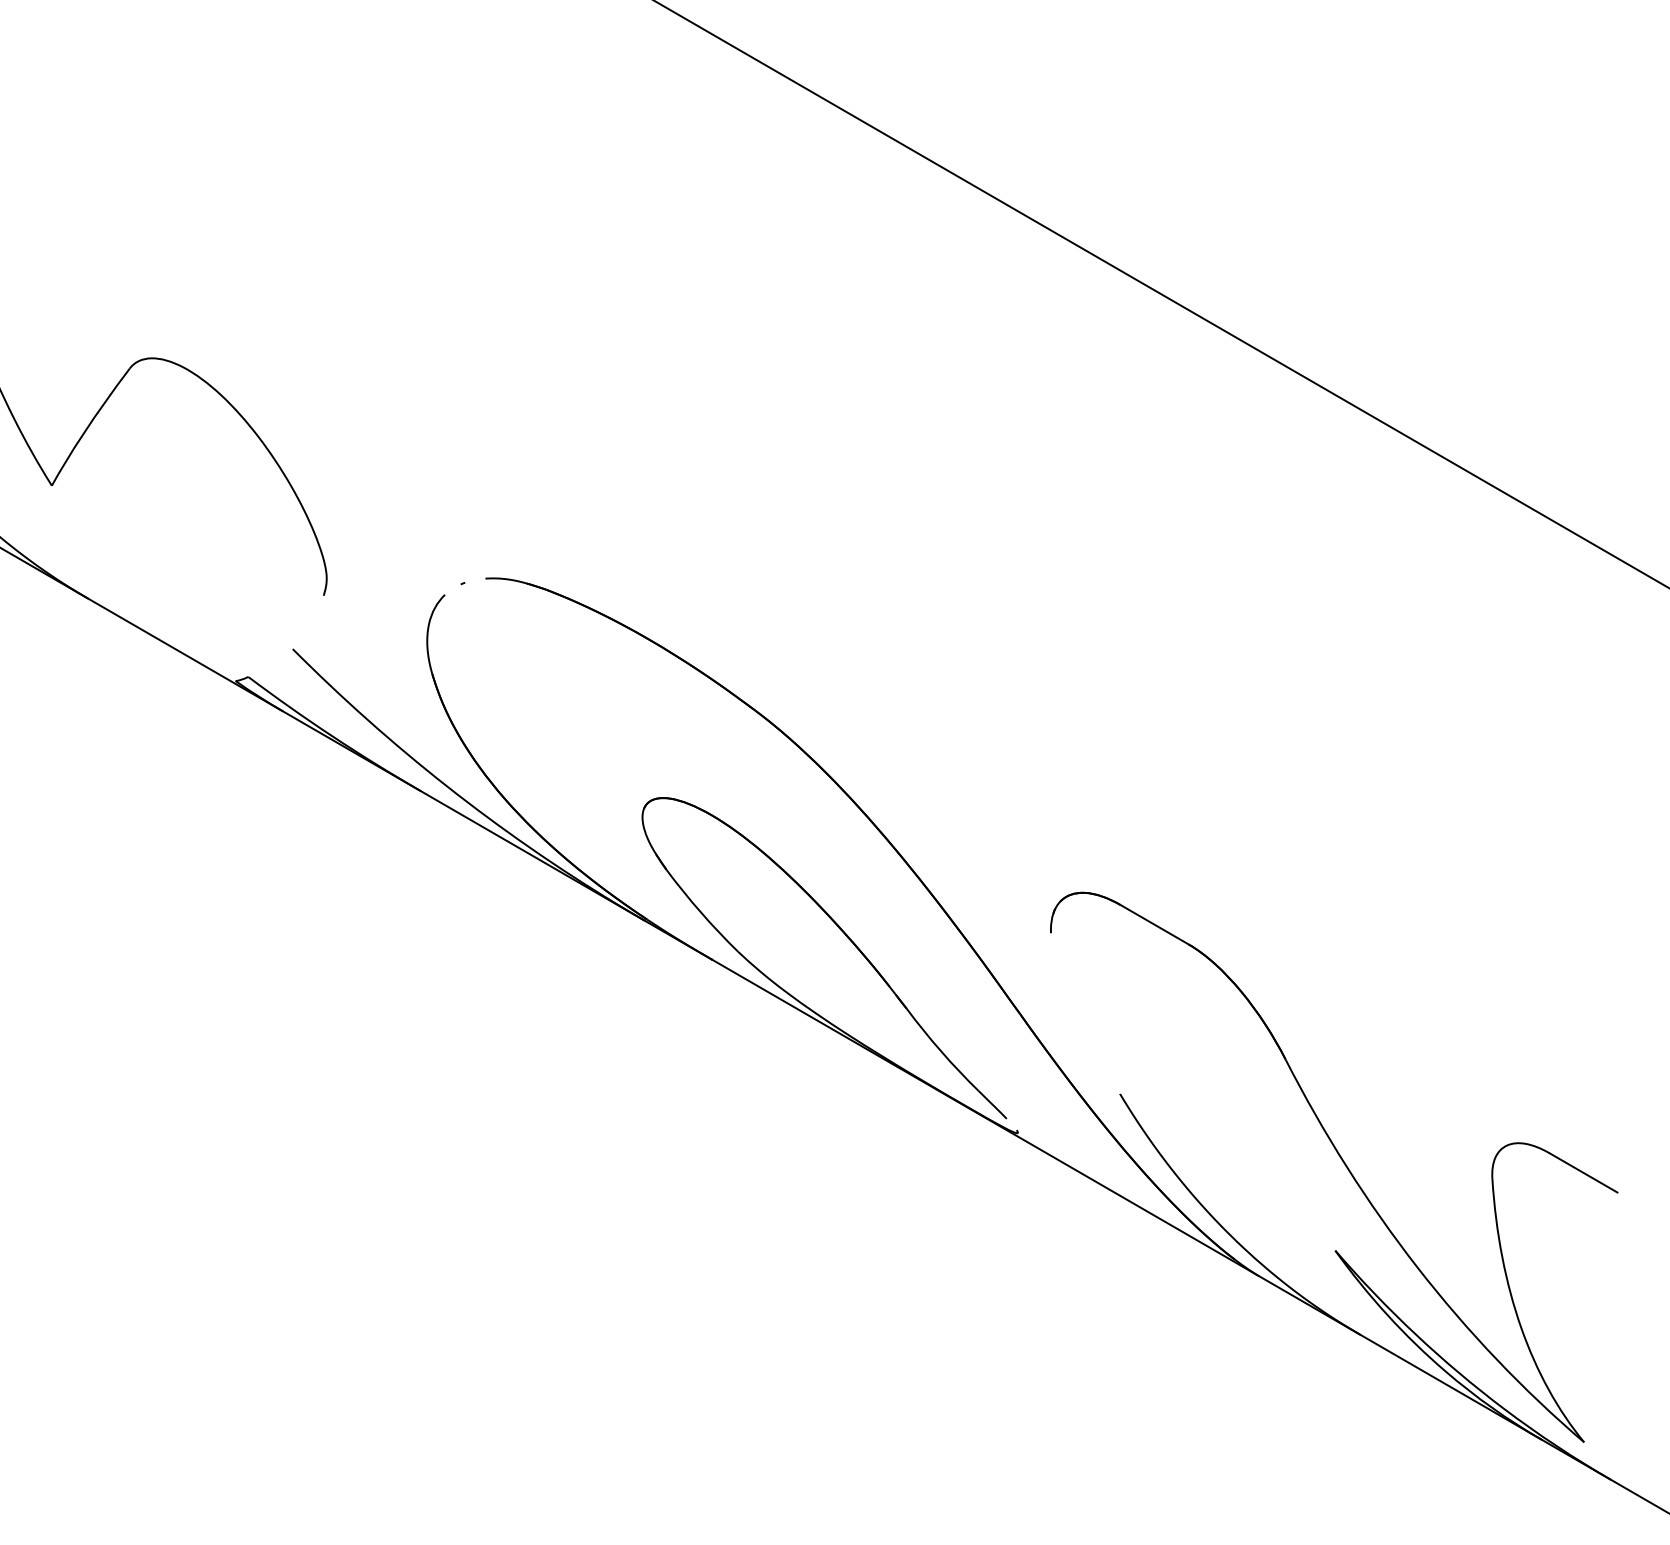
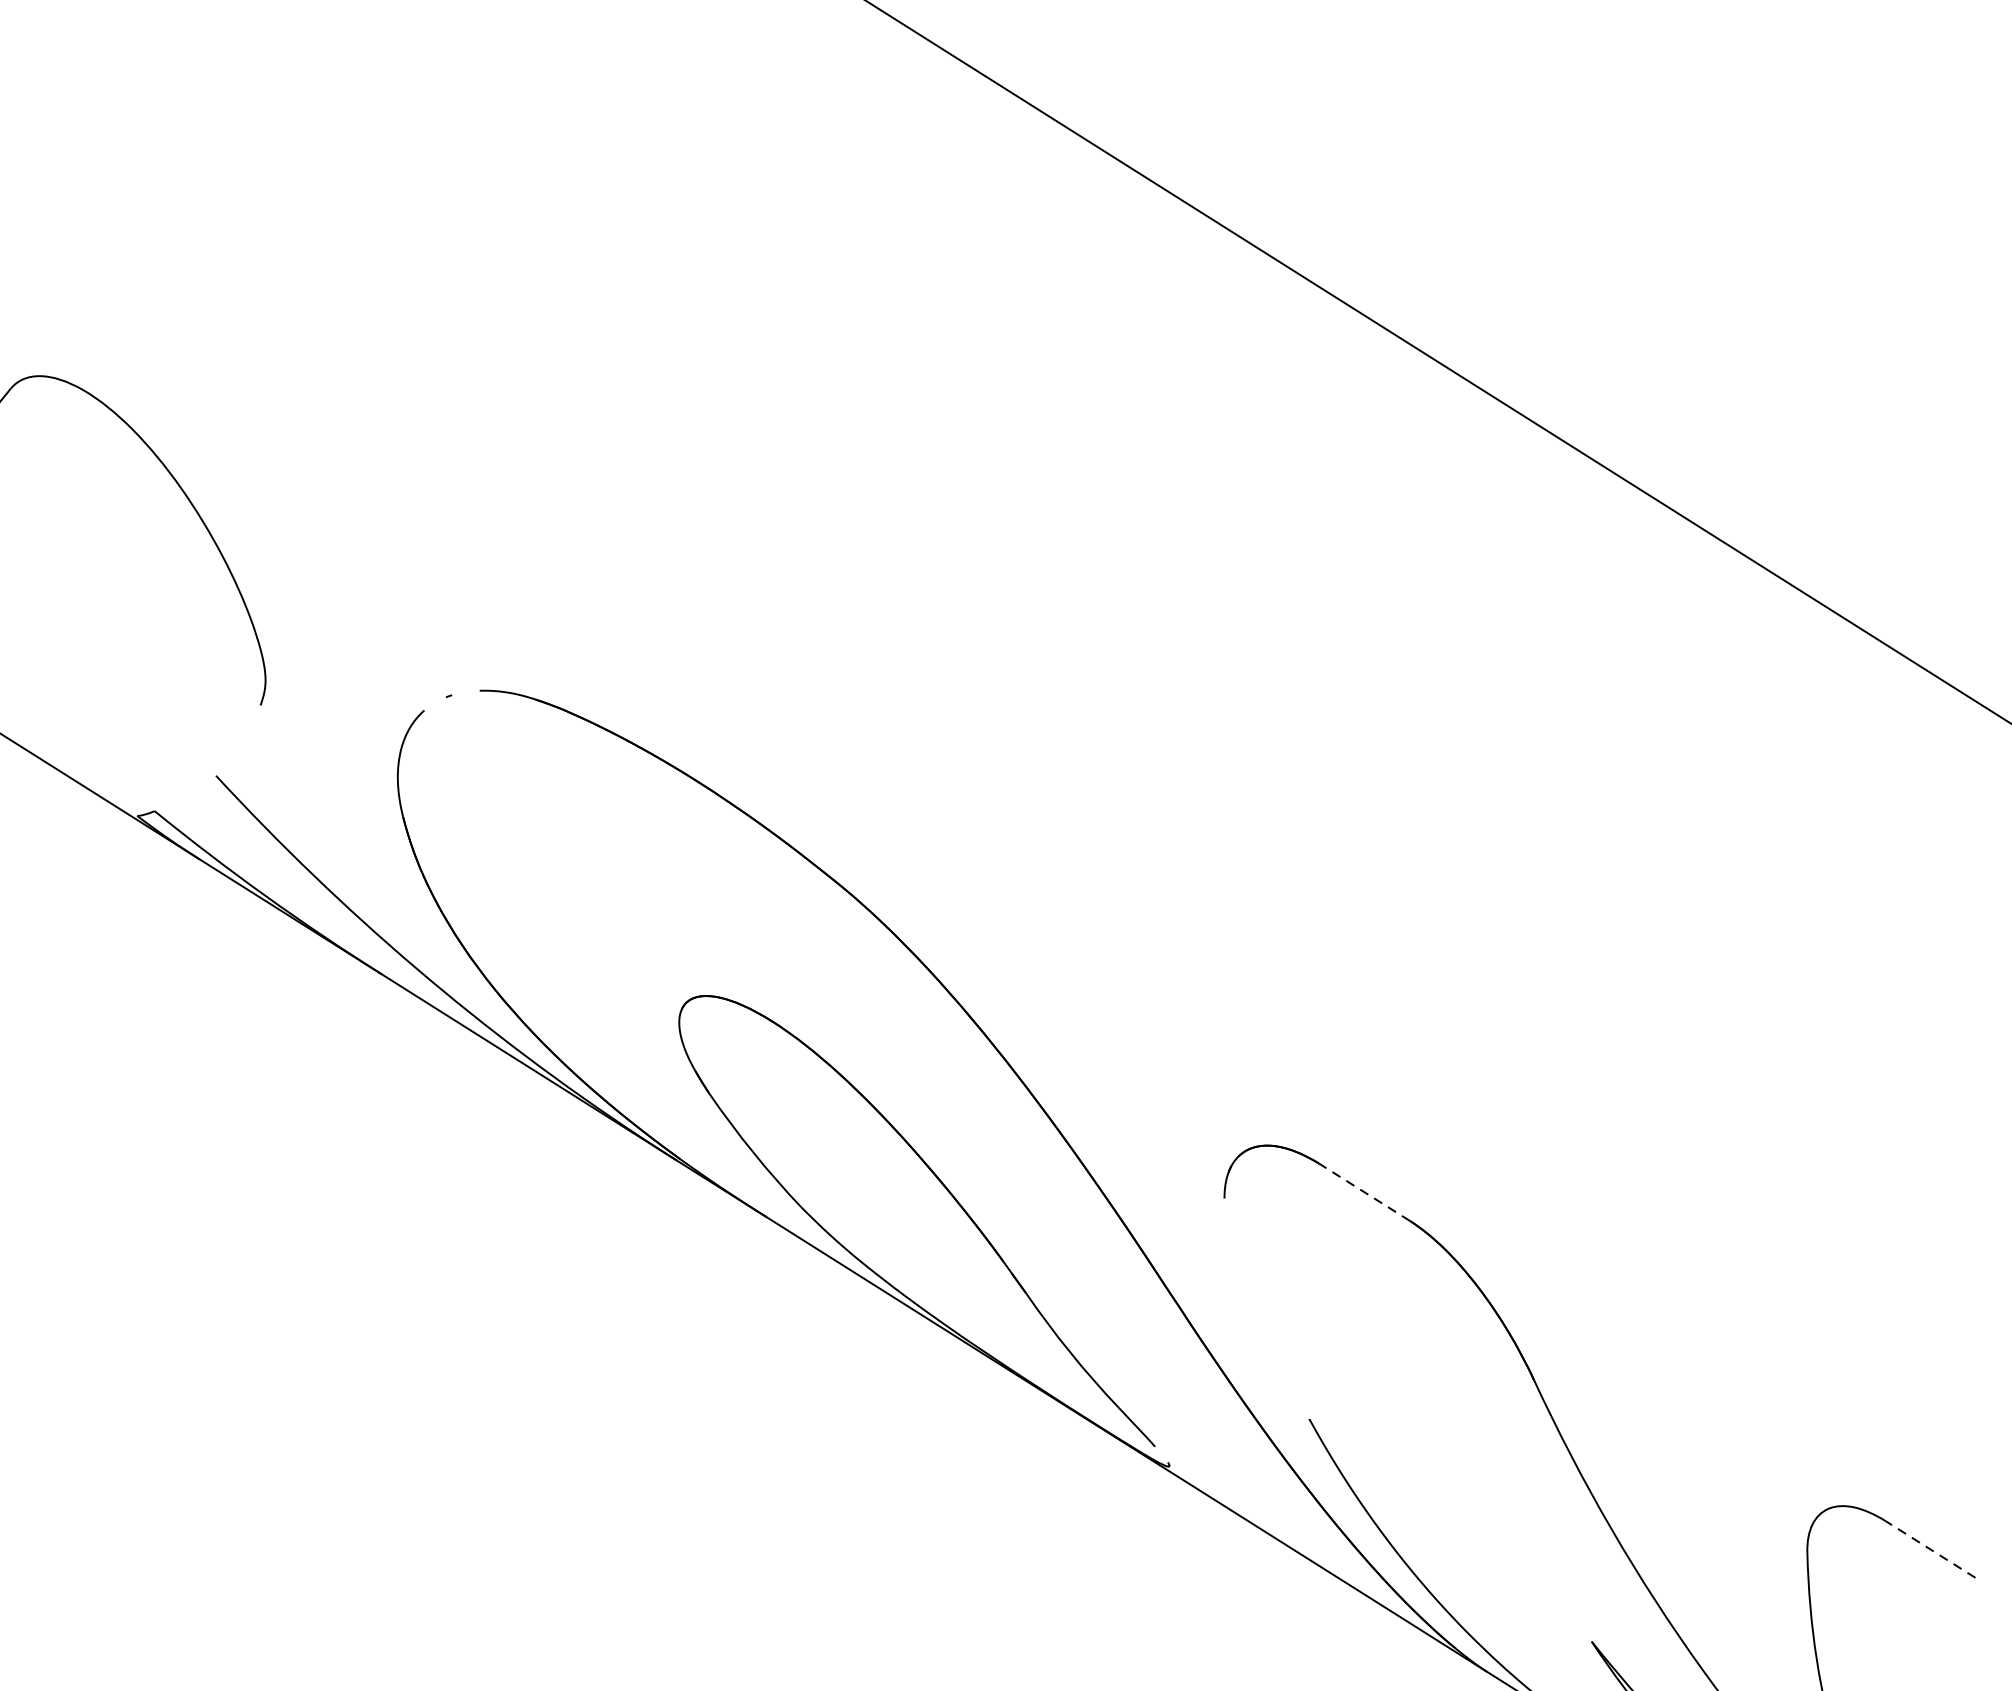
line: (1154, 924) -> (1364, 1192), solid -> dashed
line: (1583, 1172) -> (1930, 1549), solid -> dashed

